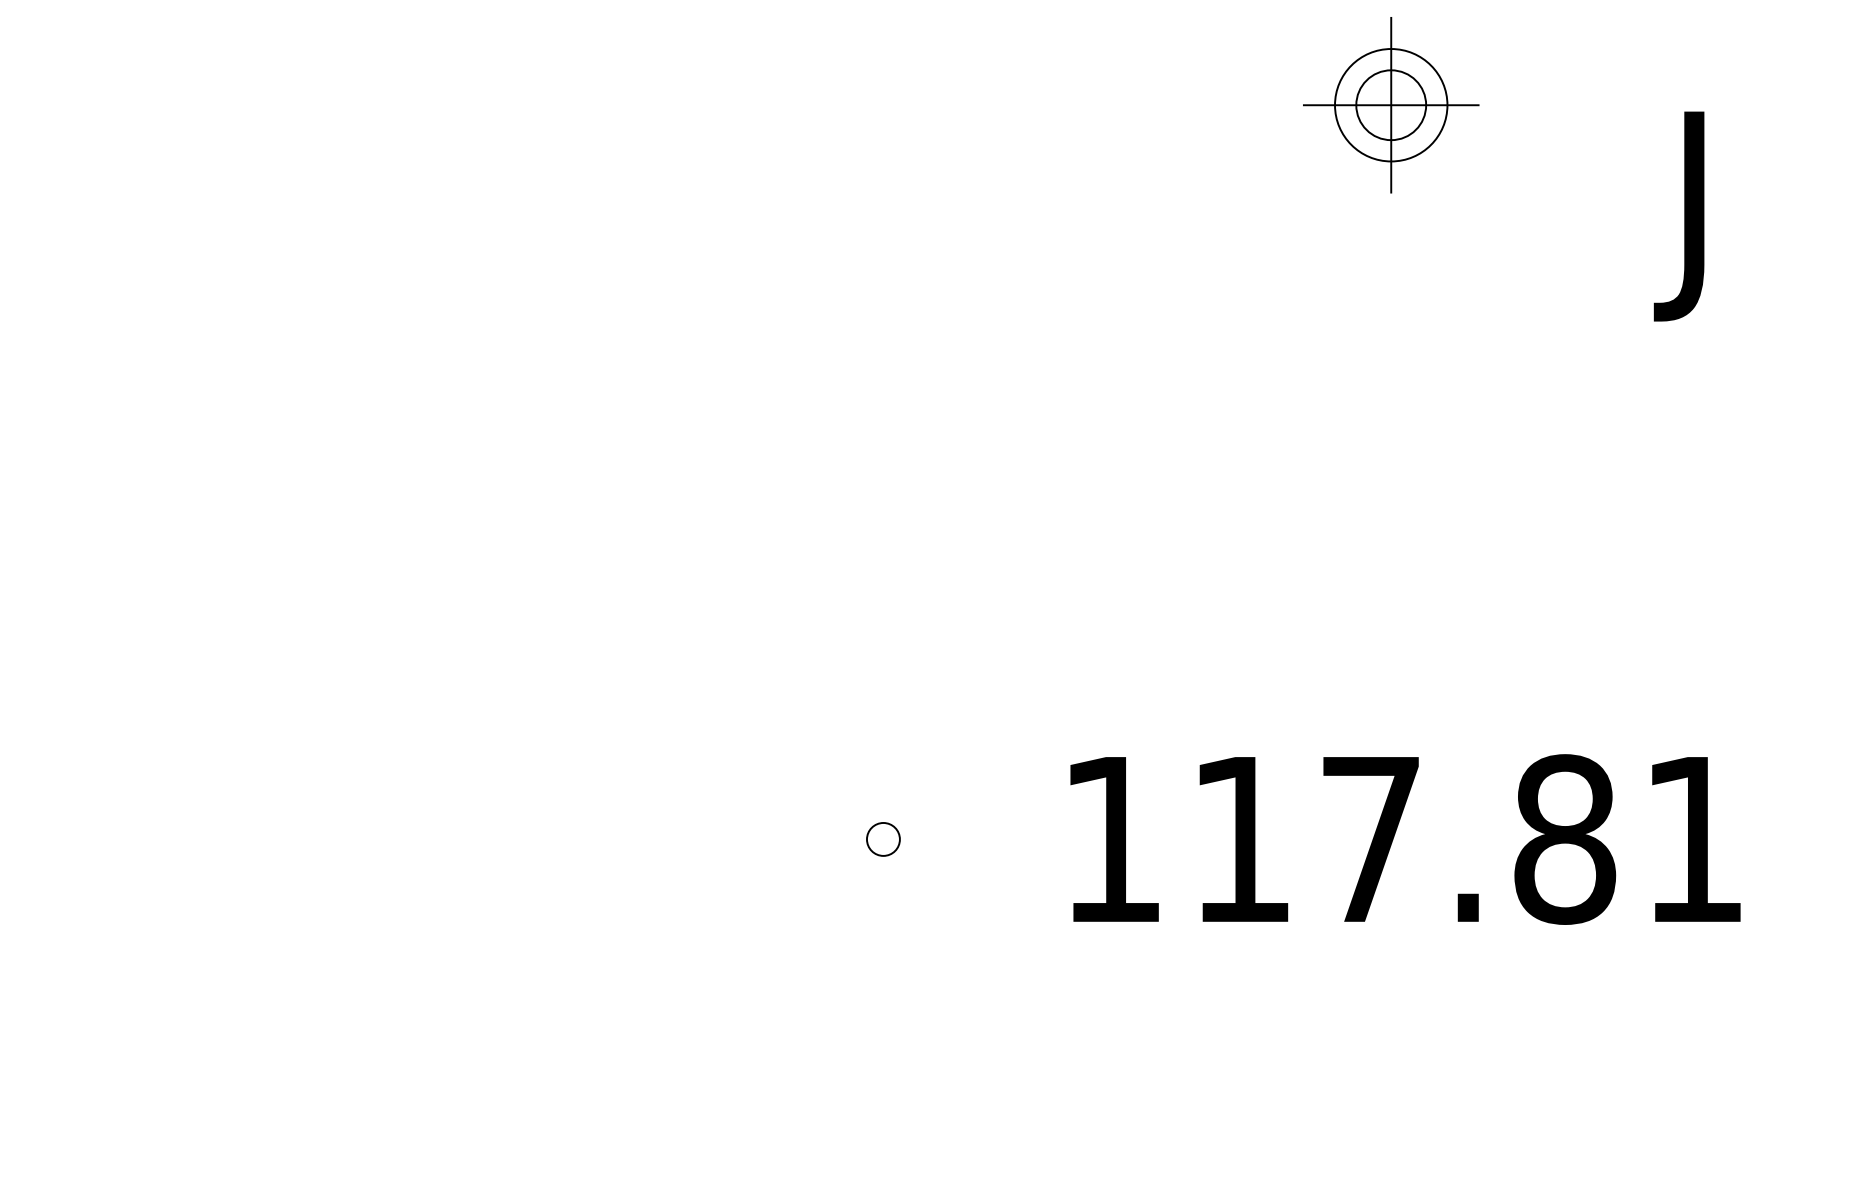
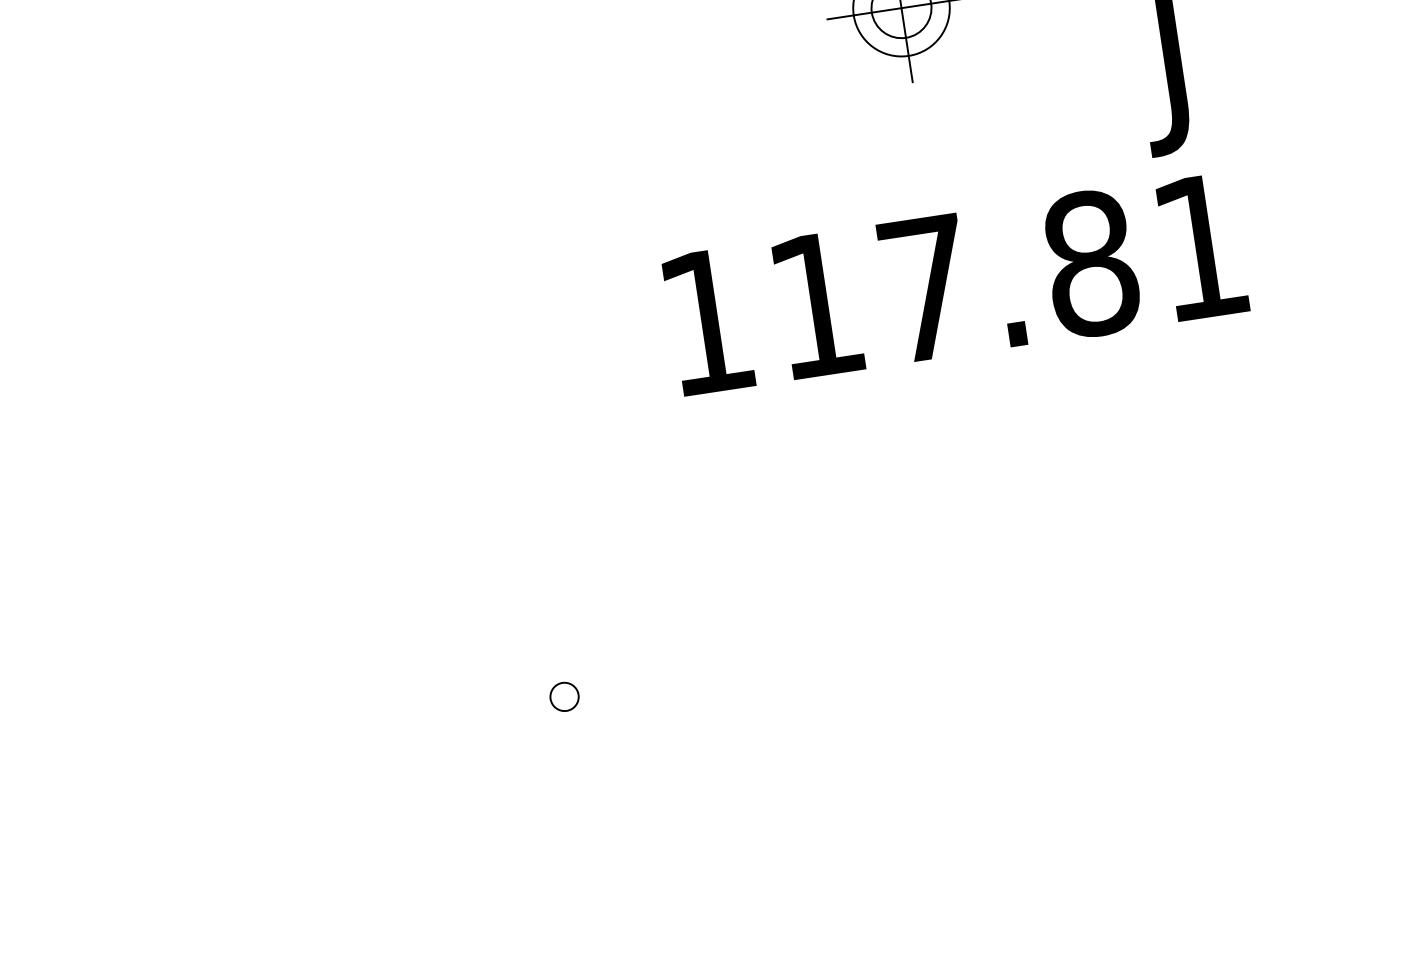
text: (1405, 839) -> (955, 284), moved

